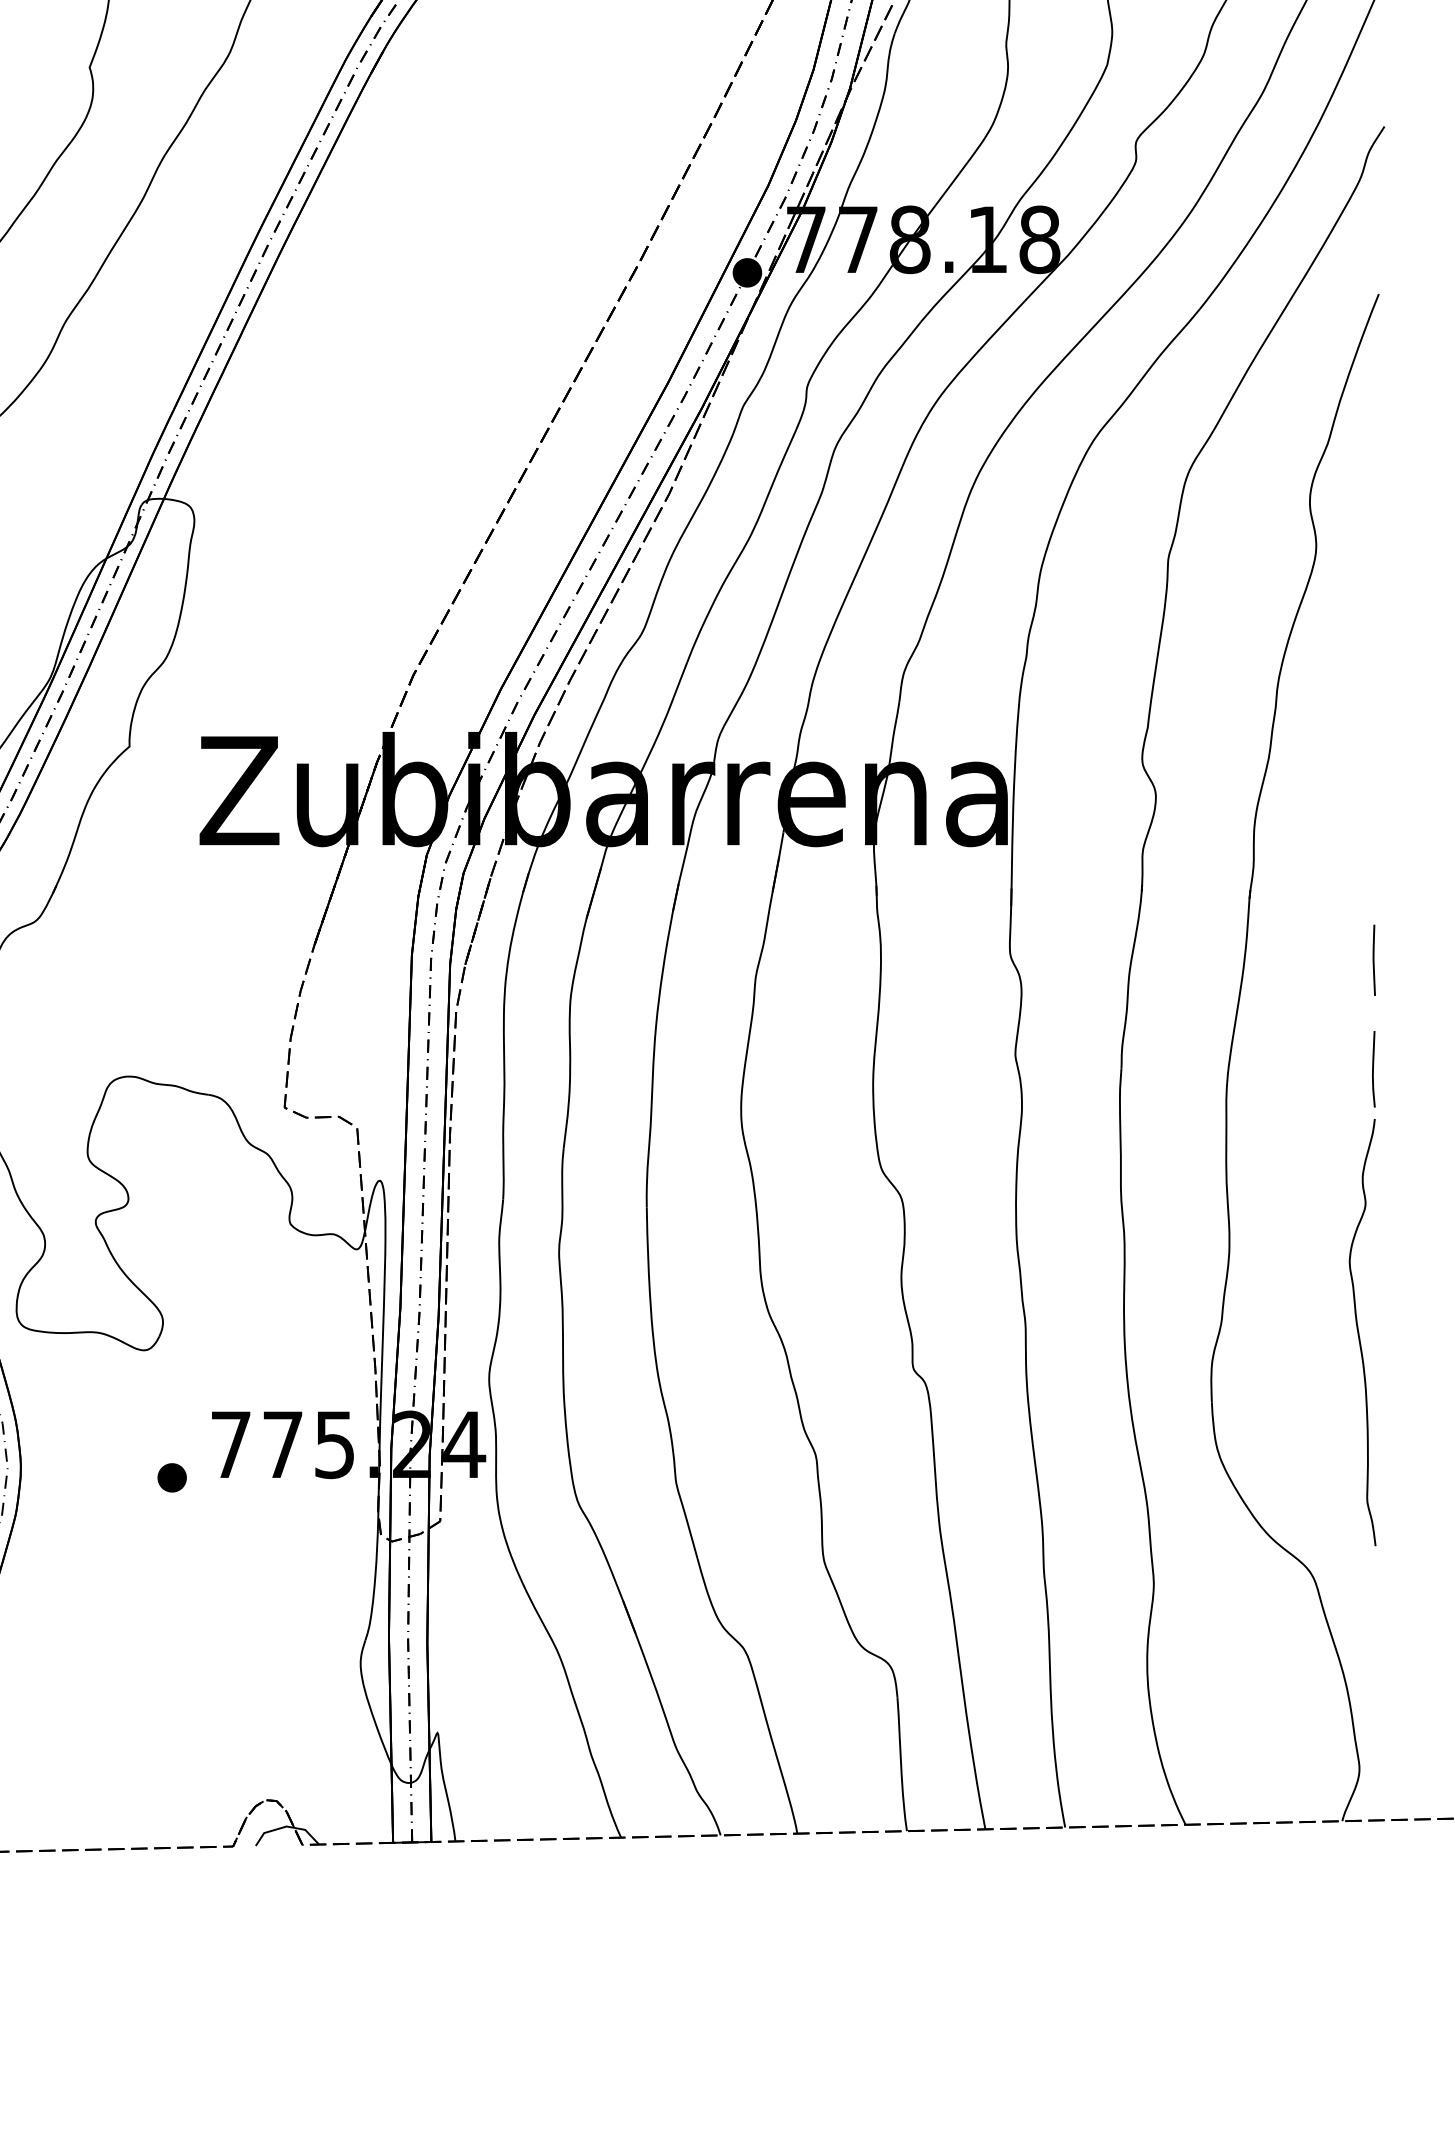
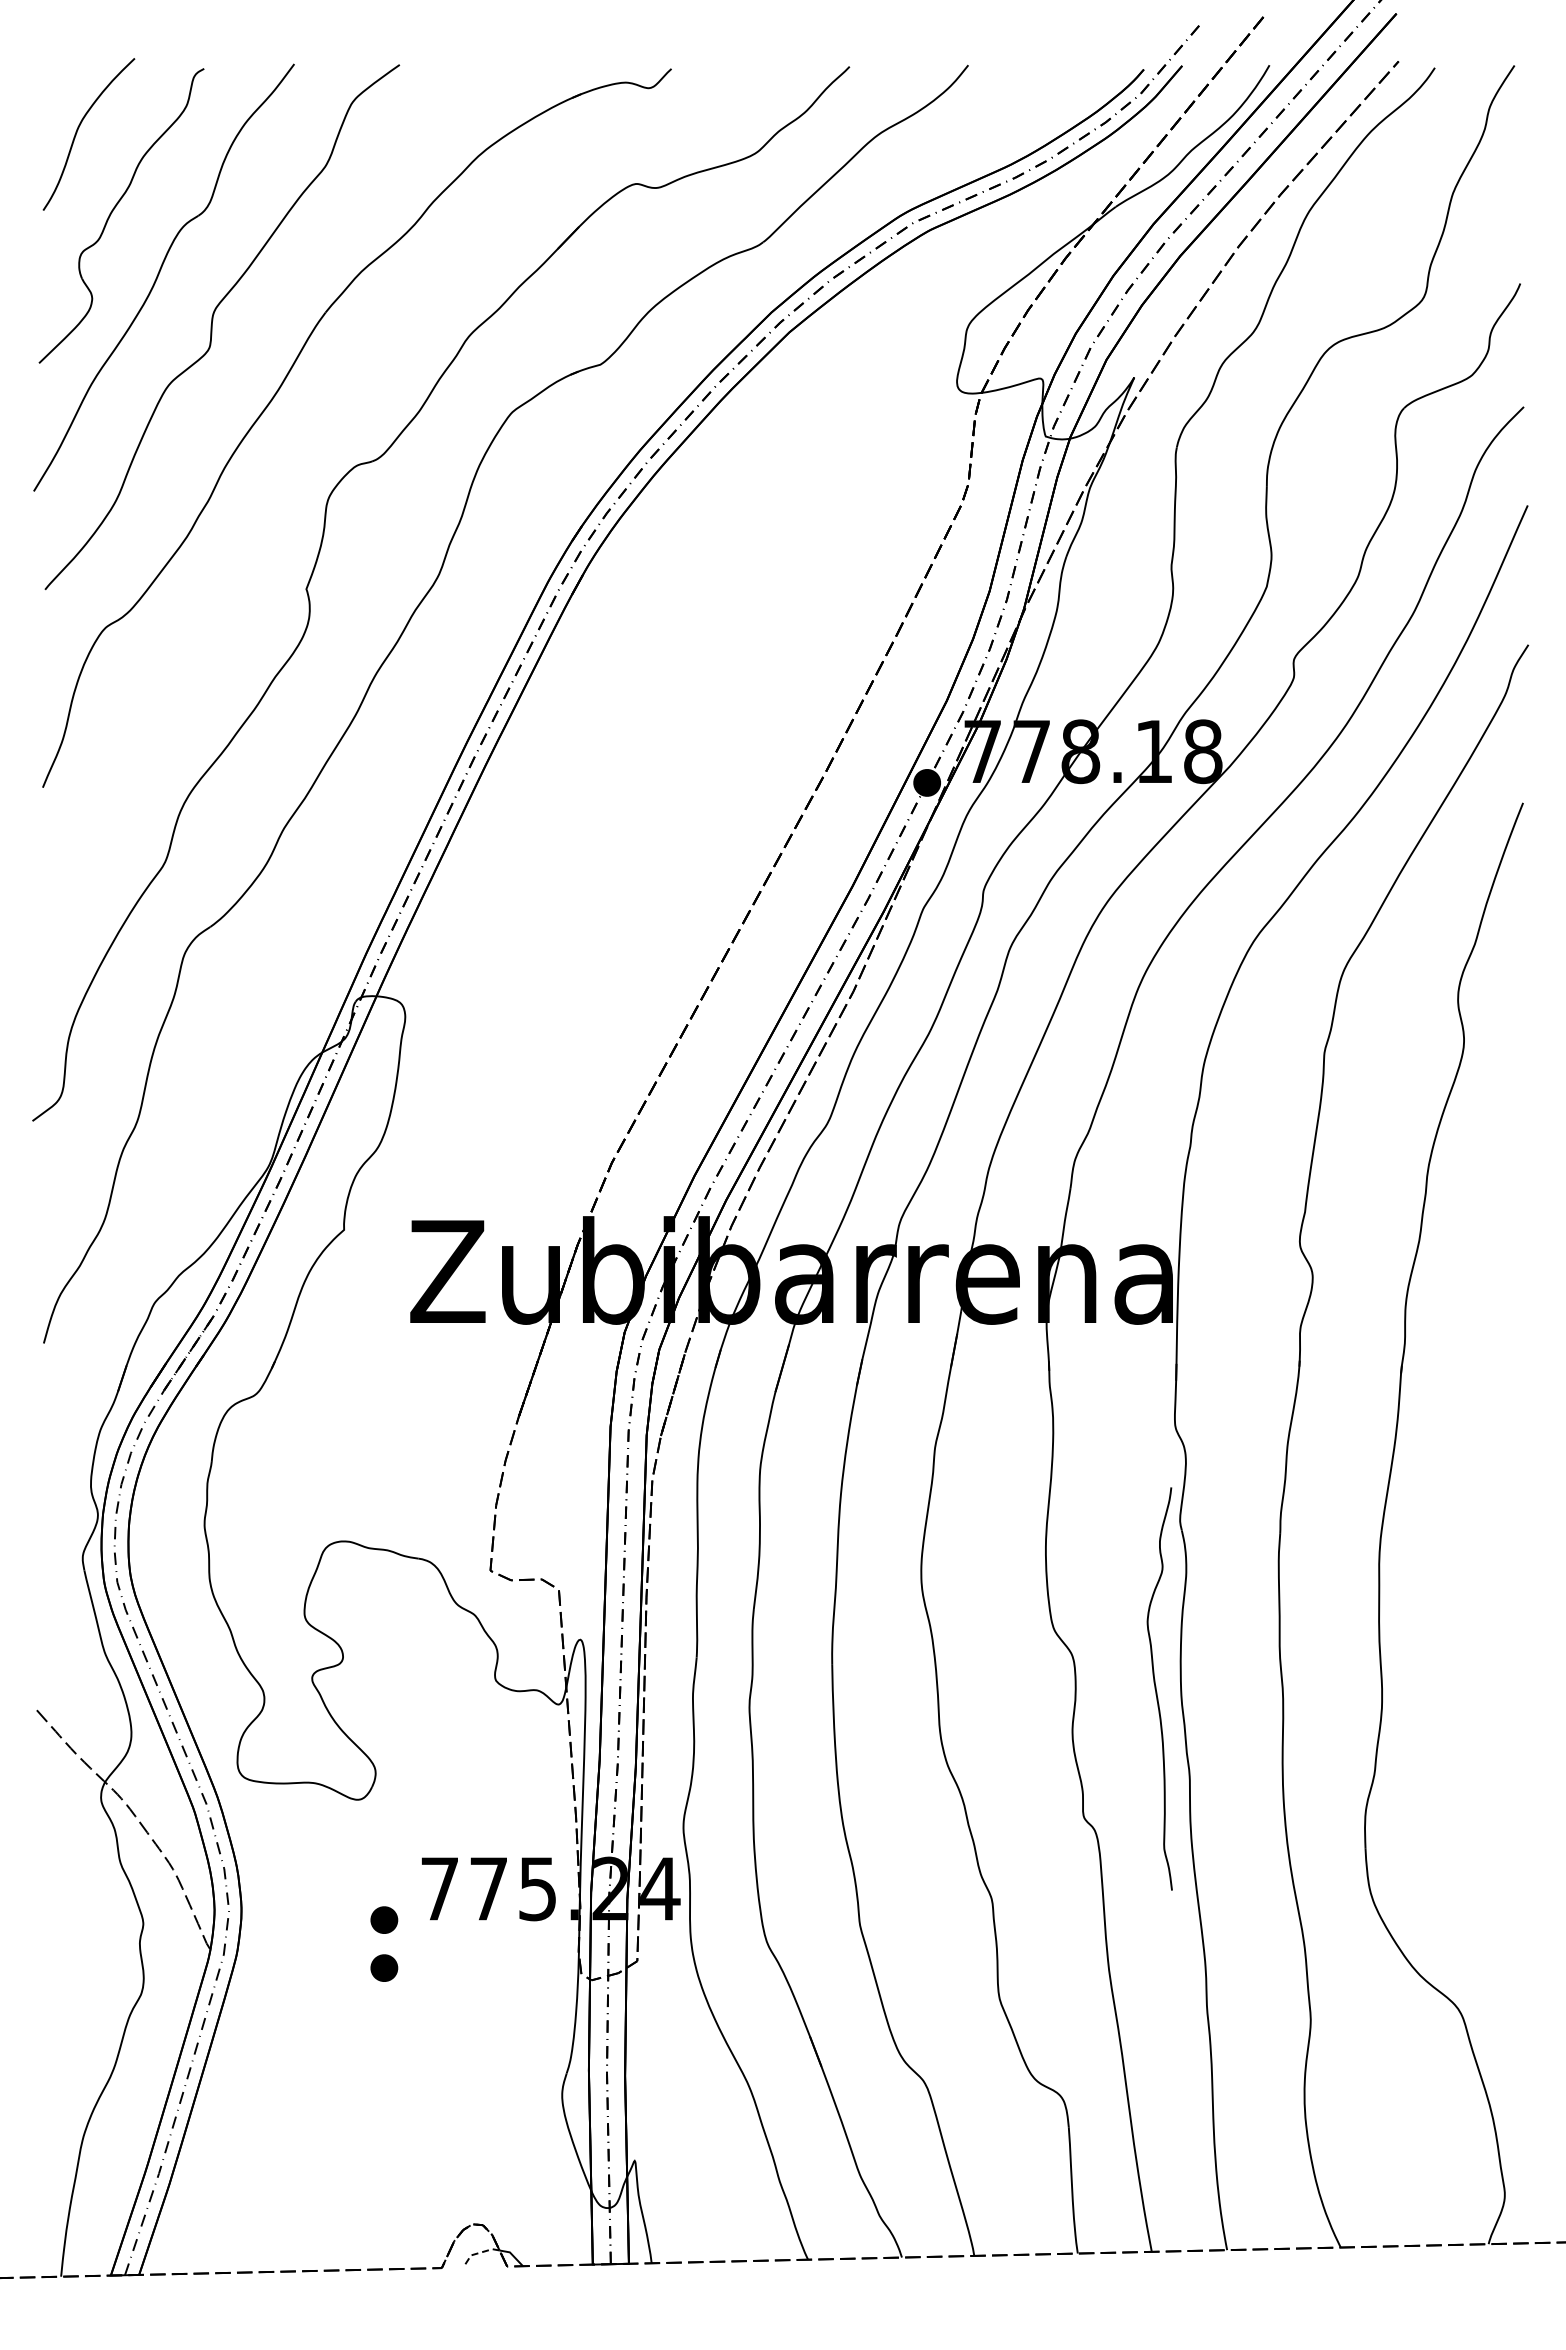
line: (1373, 960) -> (1518, 1431), removed
curve: (1373, 1069) -> (1518, 1534), removed
curve: (1359, 1332) -> (1156, 1688), moved
part: (172, 1528) -> (384, 1967), added
line: (271, 1831) -> (478, 2253), solid -> dashed

